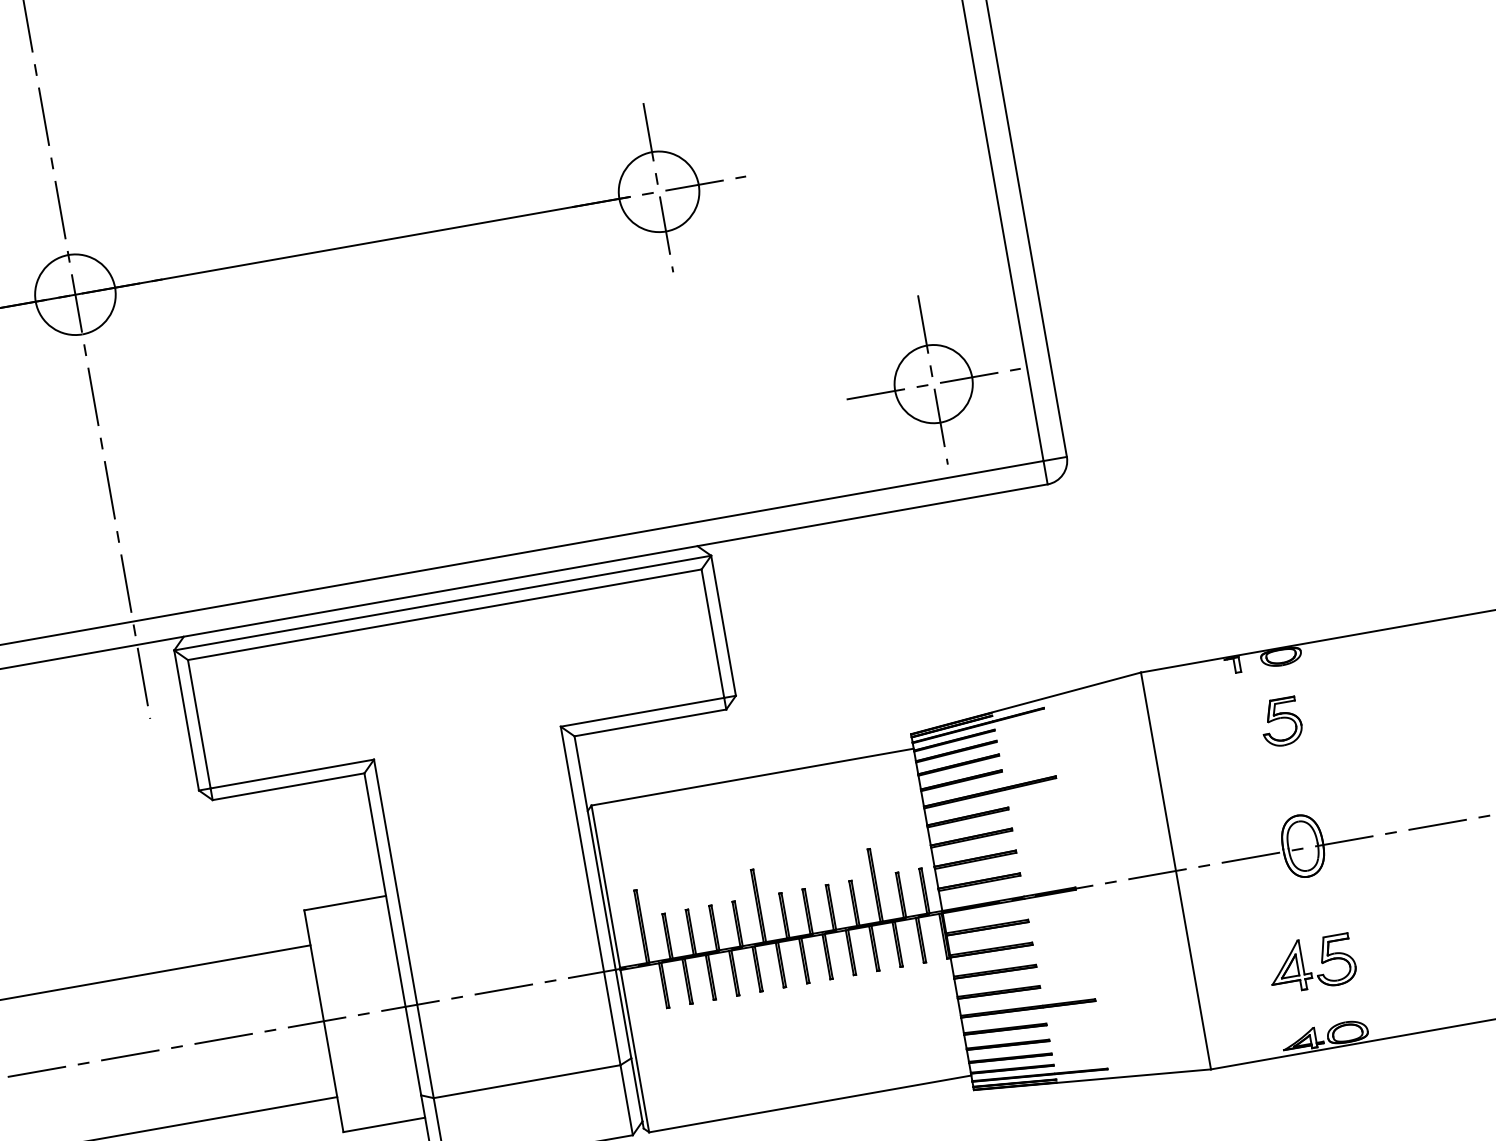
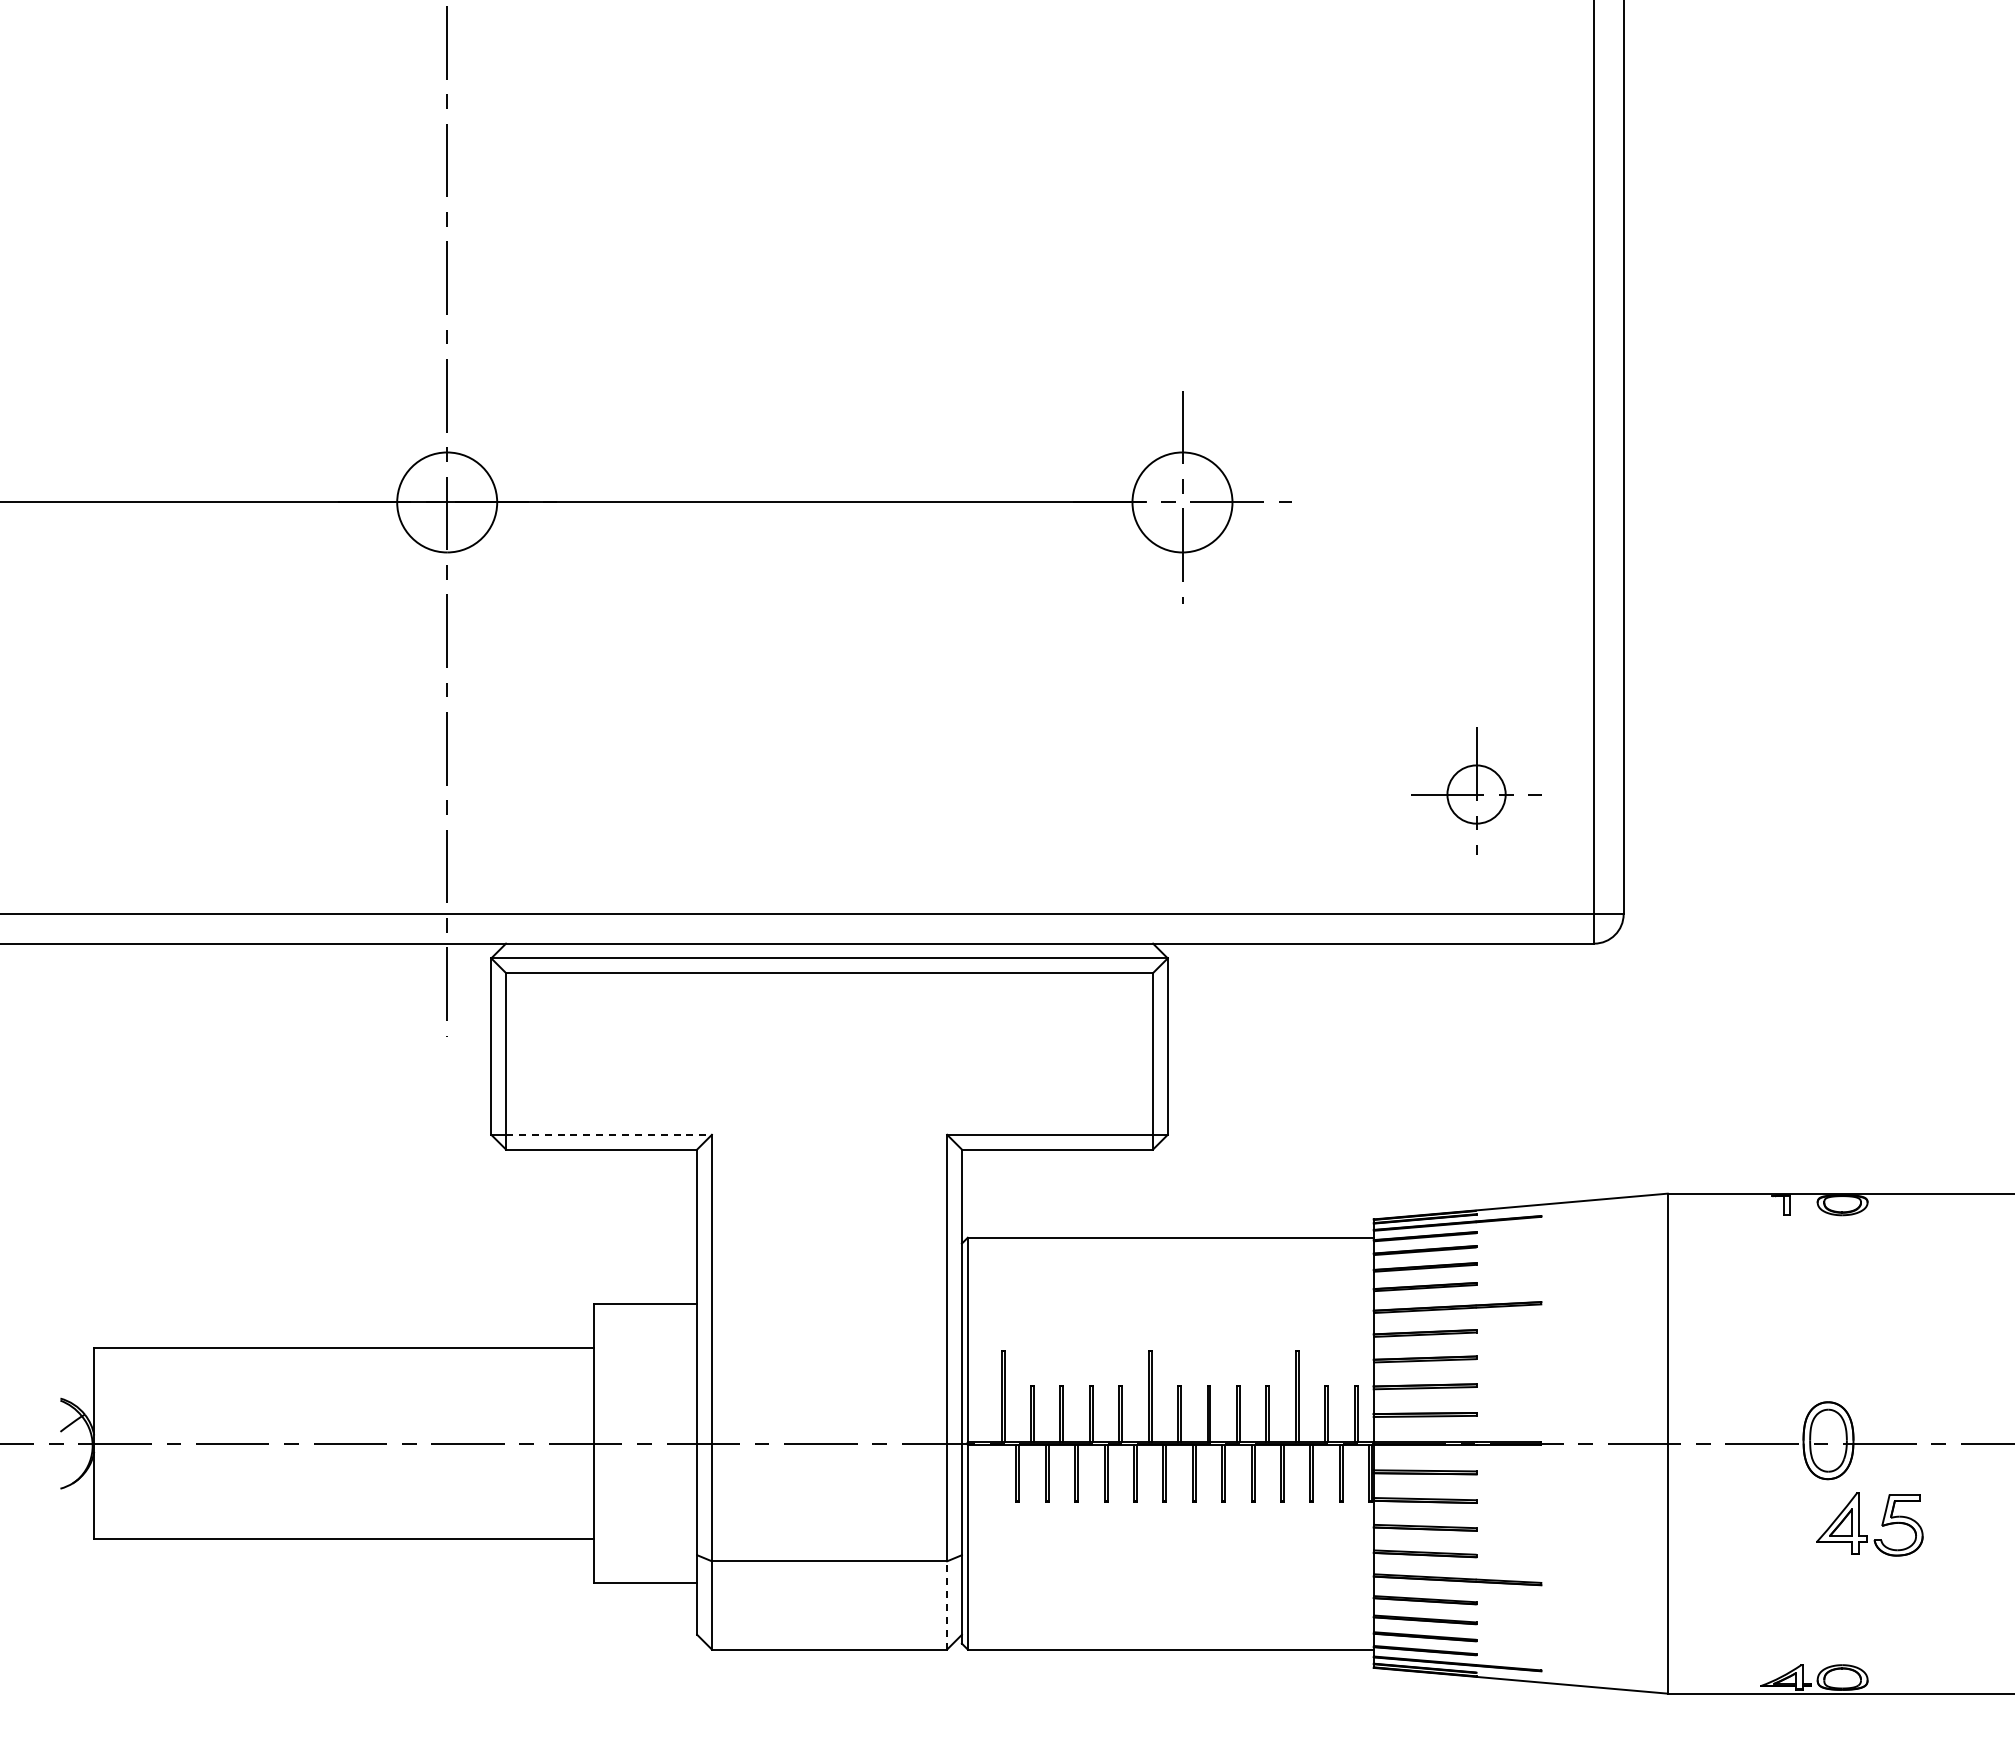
part: (932, 380) -> (1476, 791), size x0.6
part: (1281, 722) -> (1828, 1284), removed
line: (291, 773) -> (608, 1134), solid -> dashed
part: (1303, 965) -> (1859, 1524), moved
line: (626, 1099) -> (947, 1604), solid -> dashed

